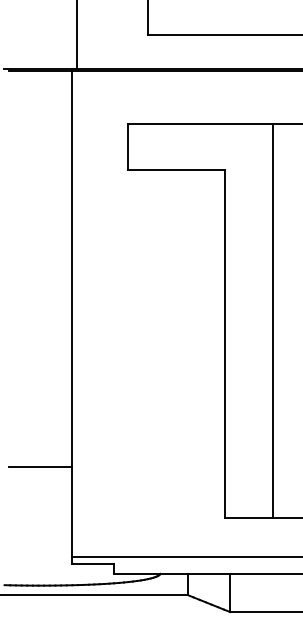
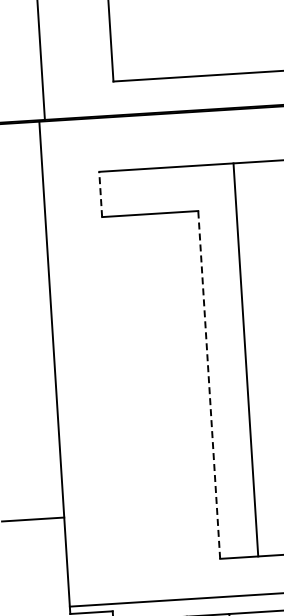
line: (128, 147) -> (101, 194), solid -> dashed
line: (272, 321) -> (245, 360), moved
line: (224, 343) -> (209, 384), solid -> dashed

